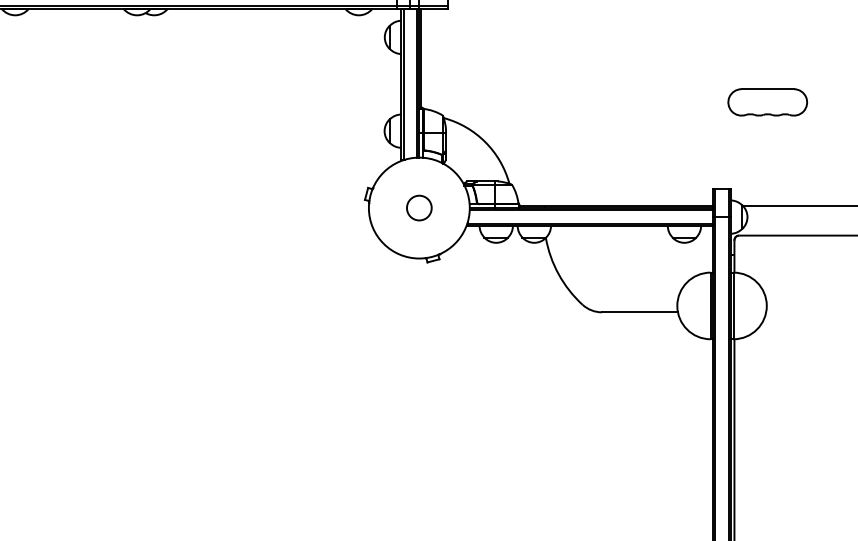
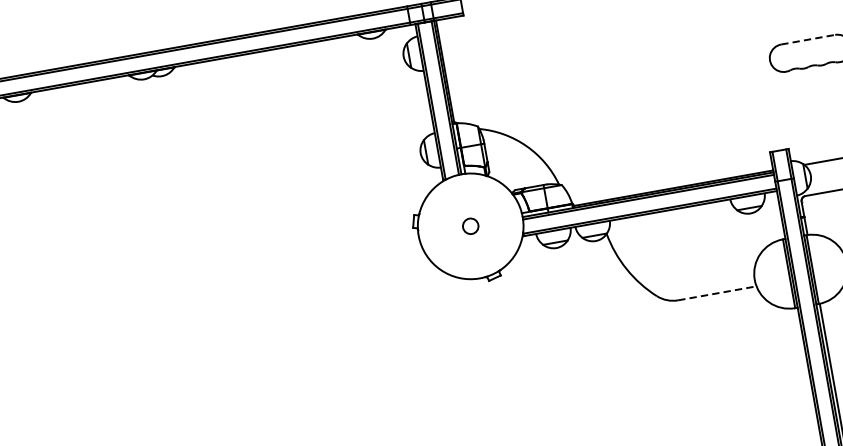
line: (768, 89) -> (809, 39), solid -> dashed
circle: (419, 207) -> (470, 225), size x0.6
line: (639, 312) -> (716, 293), solid -> dashed

